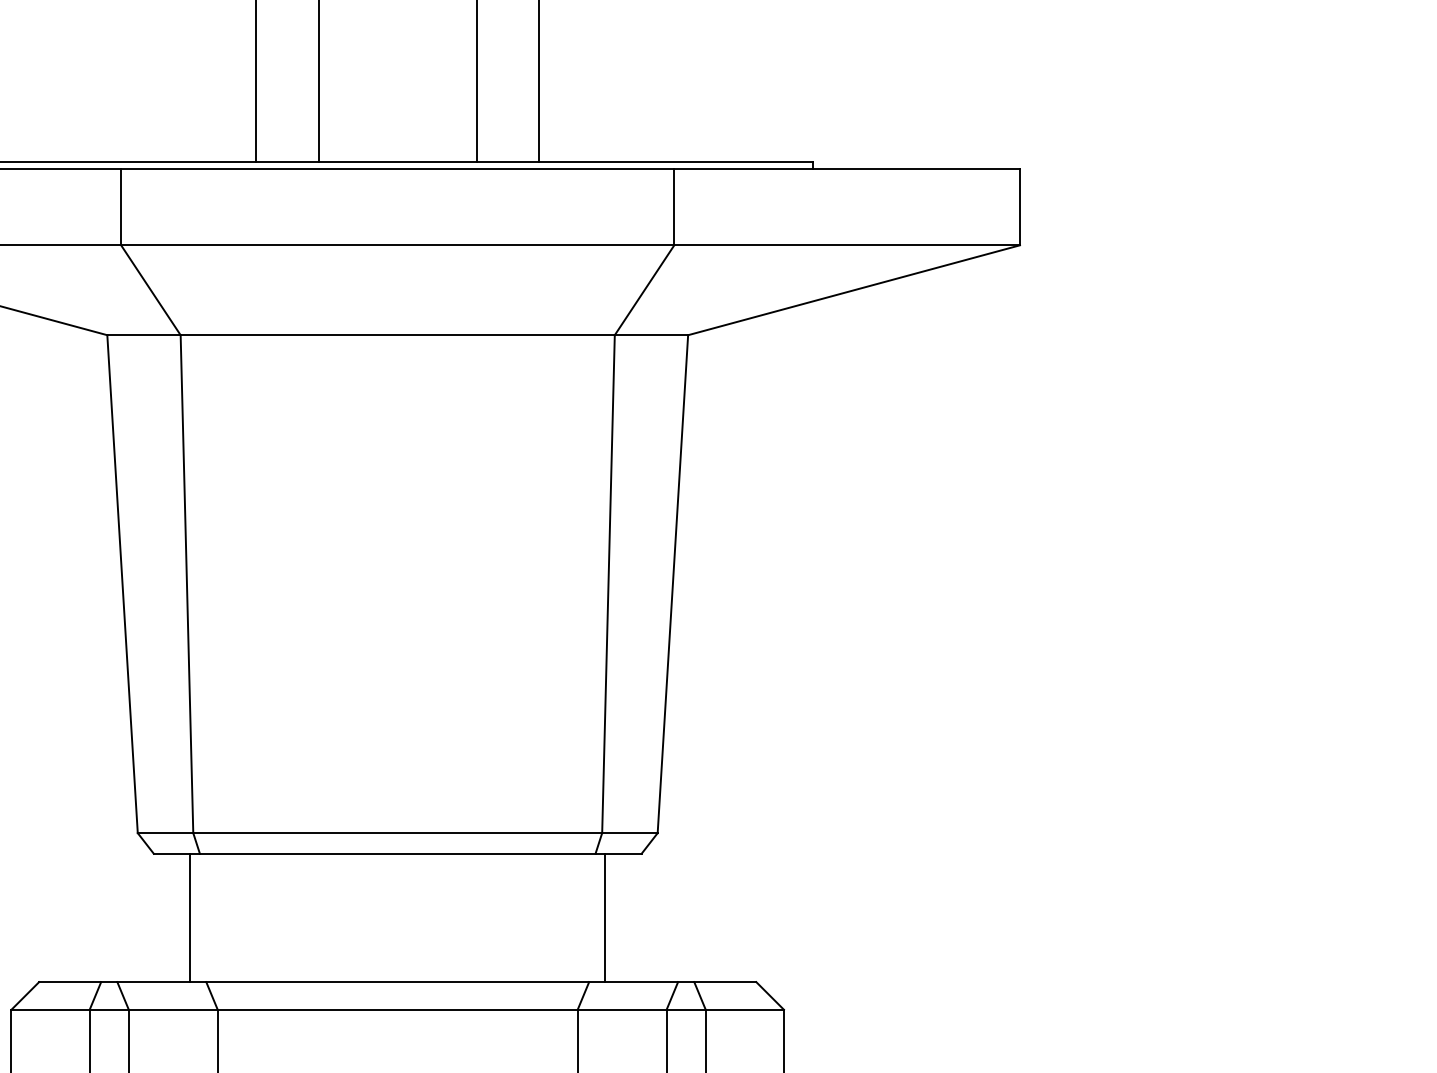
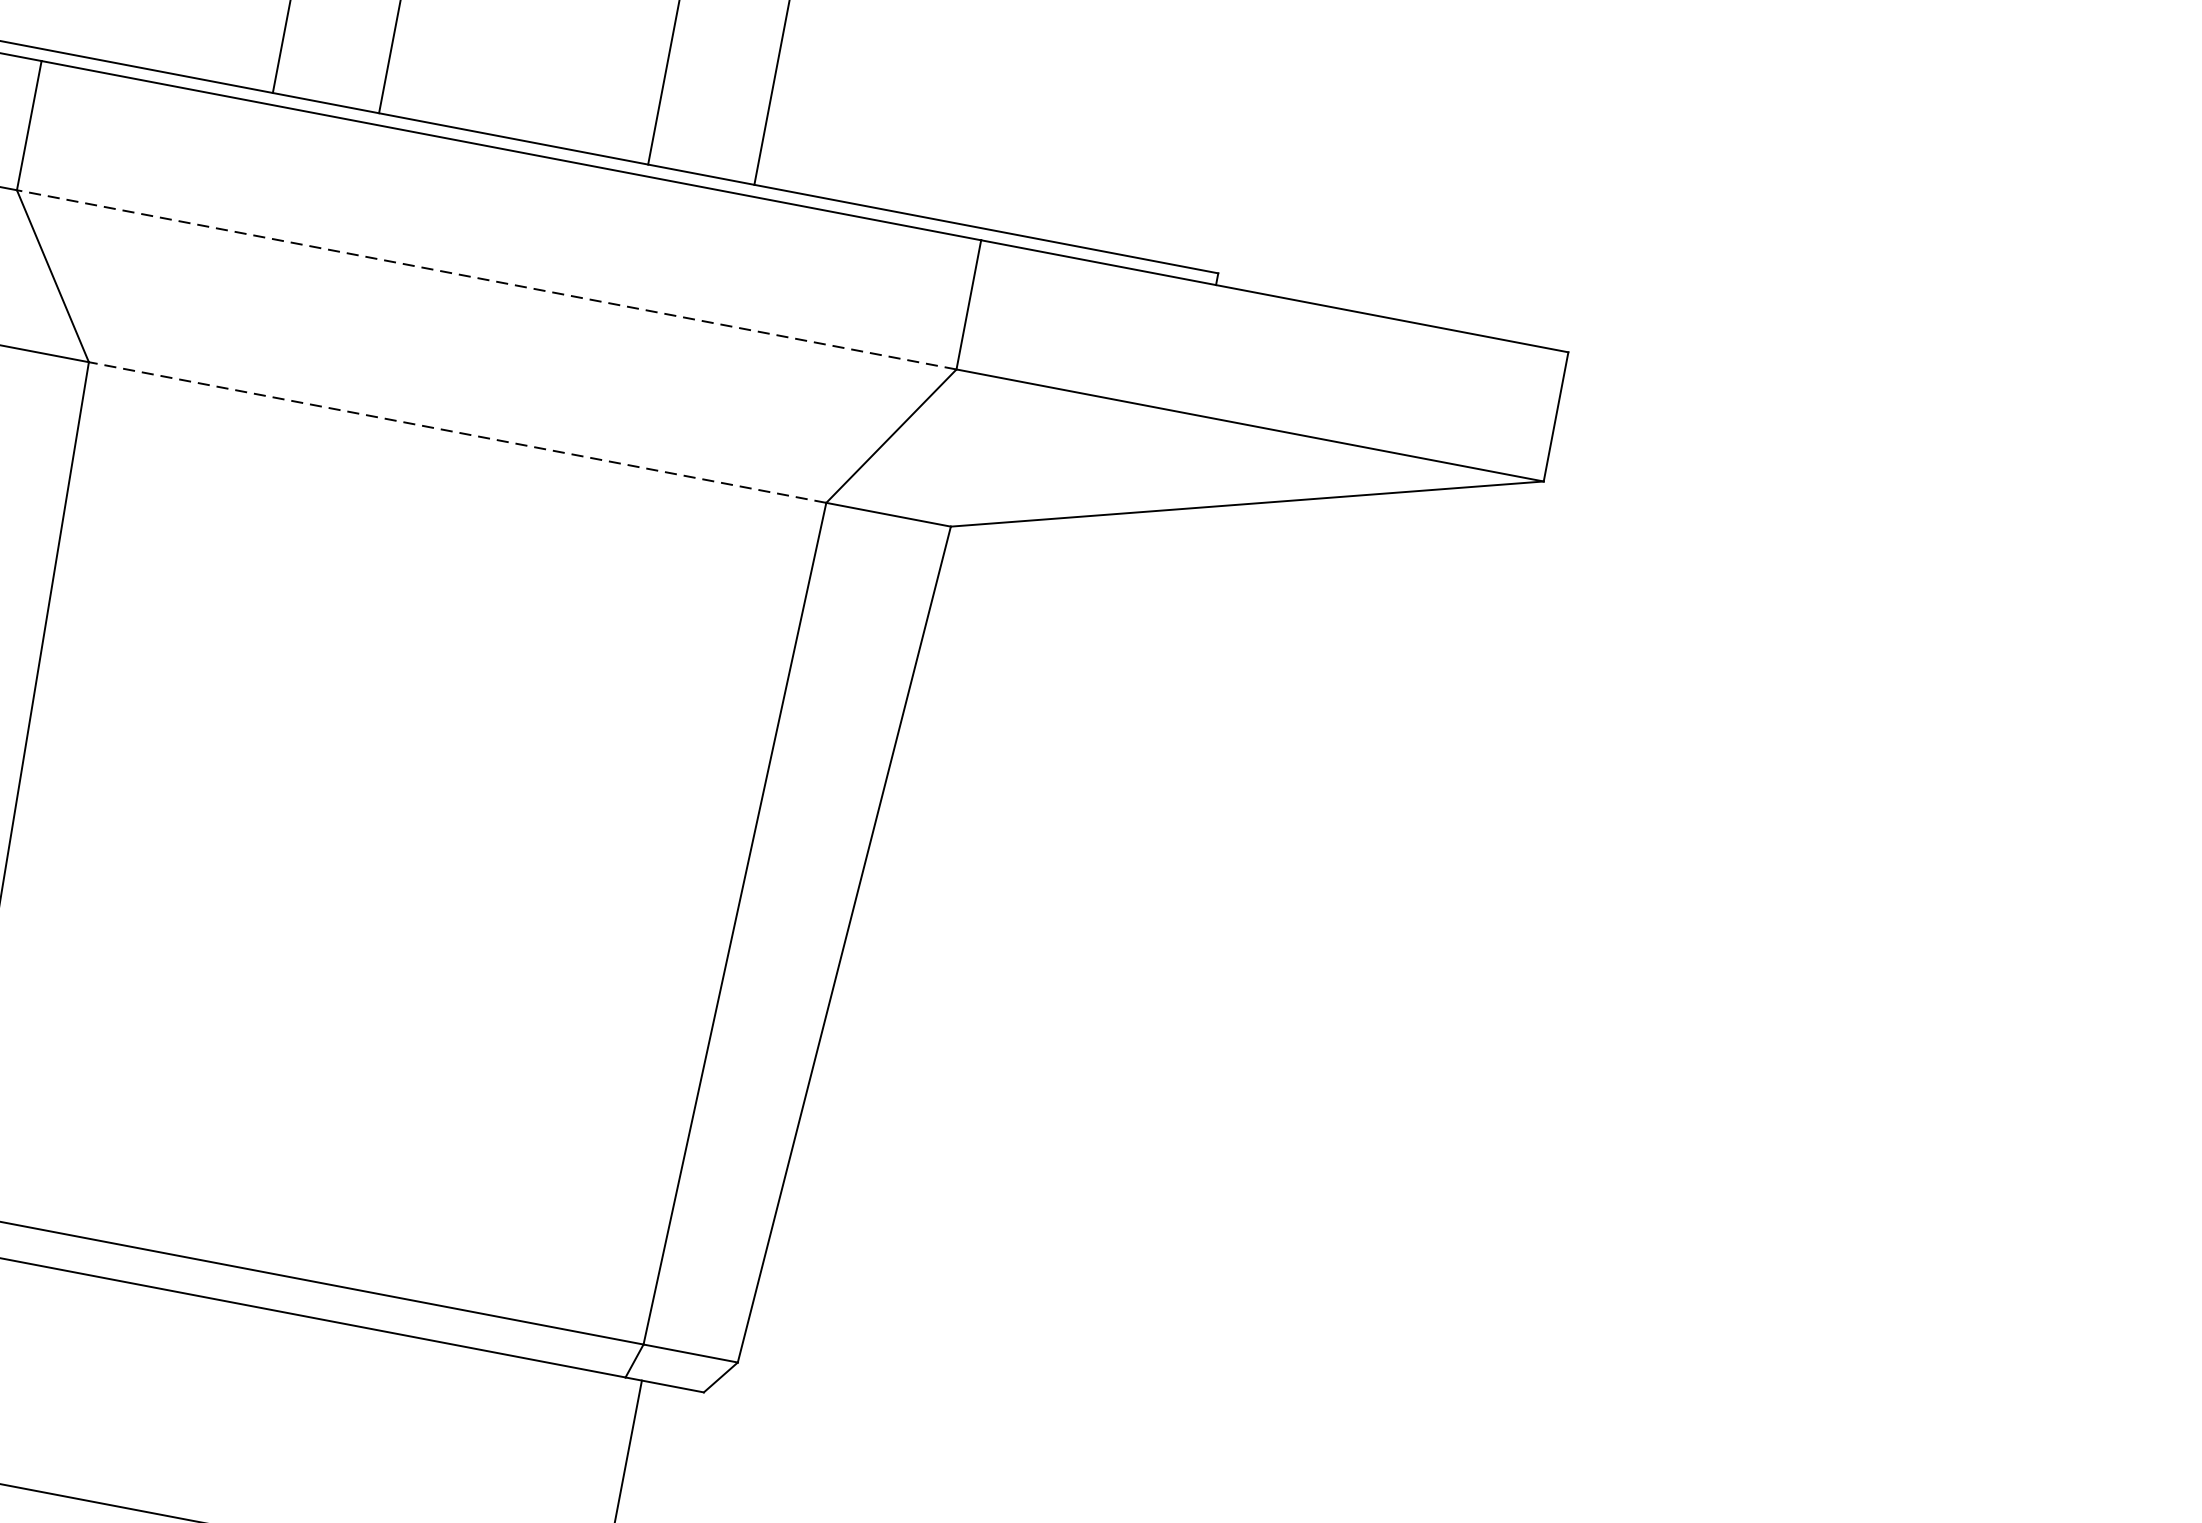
line: (397, 245) -> (486, 280), solid -> dashed
line: (397, 335) -> (457, 432), solid -> dashed

